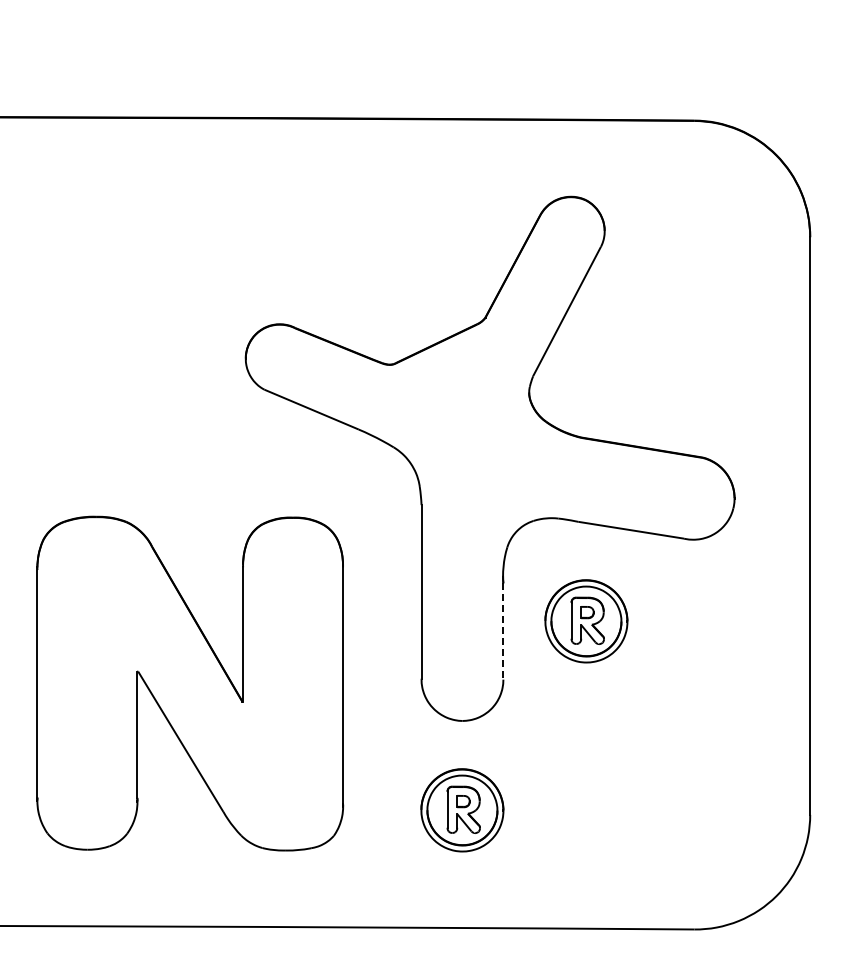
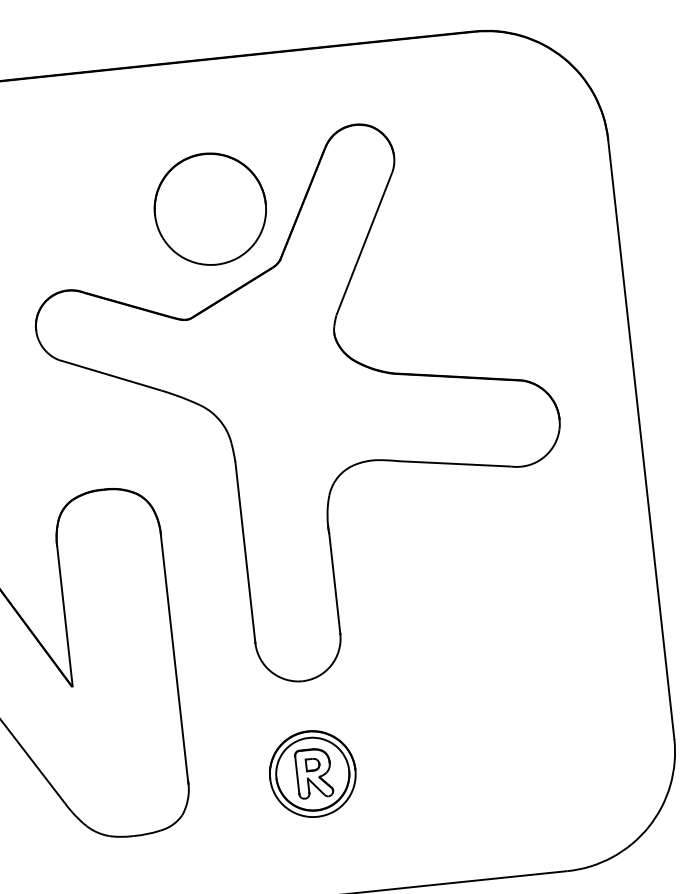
part: (424, 261) -> (210, 208), added
part: (586, 621) -> (419, 563), removed
line: (503, 631) -> (334, 583), dashed -> solid

